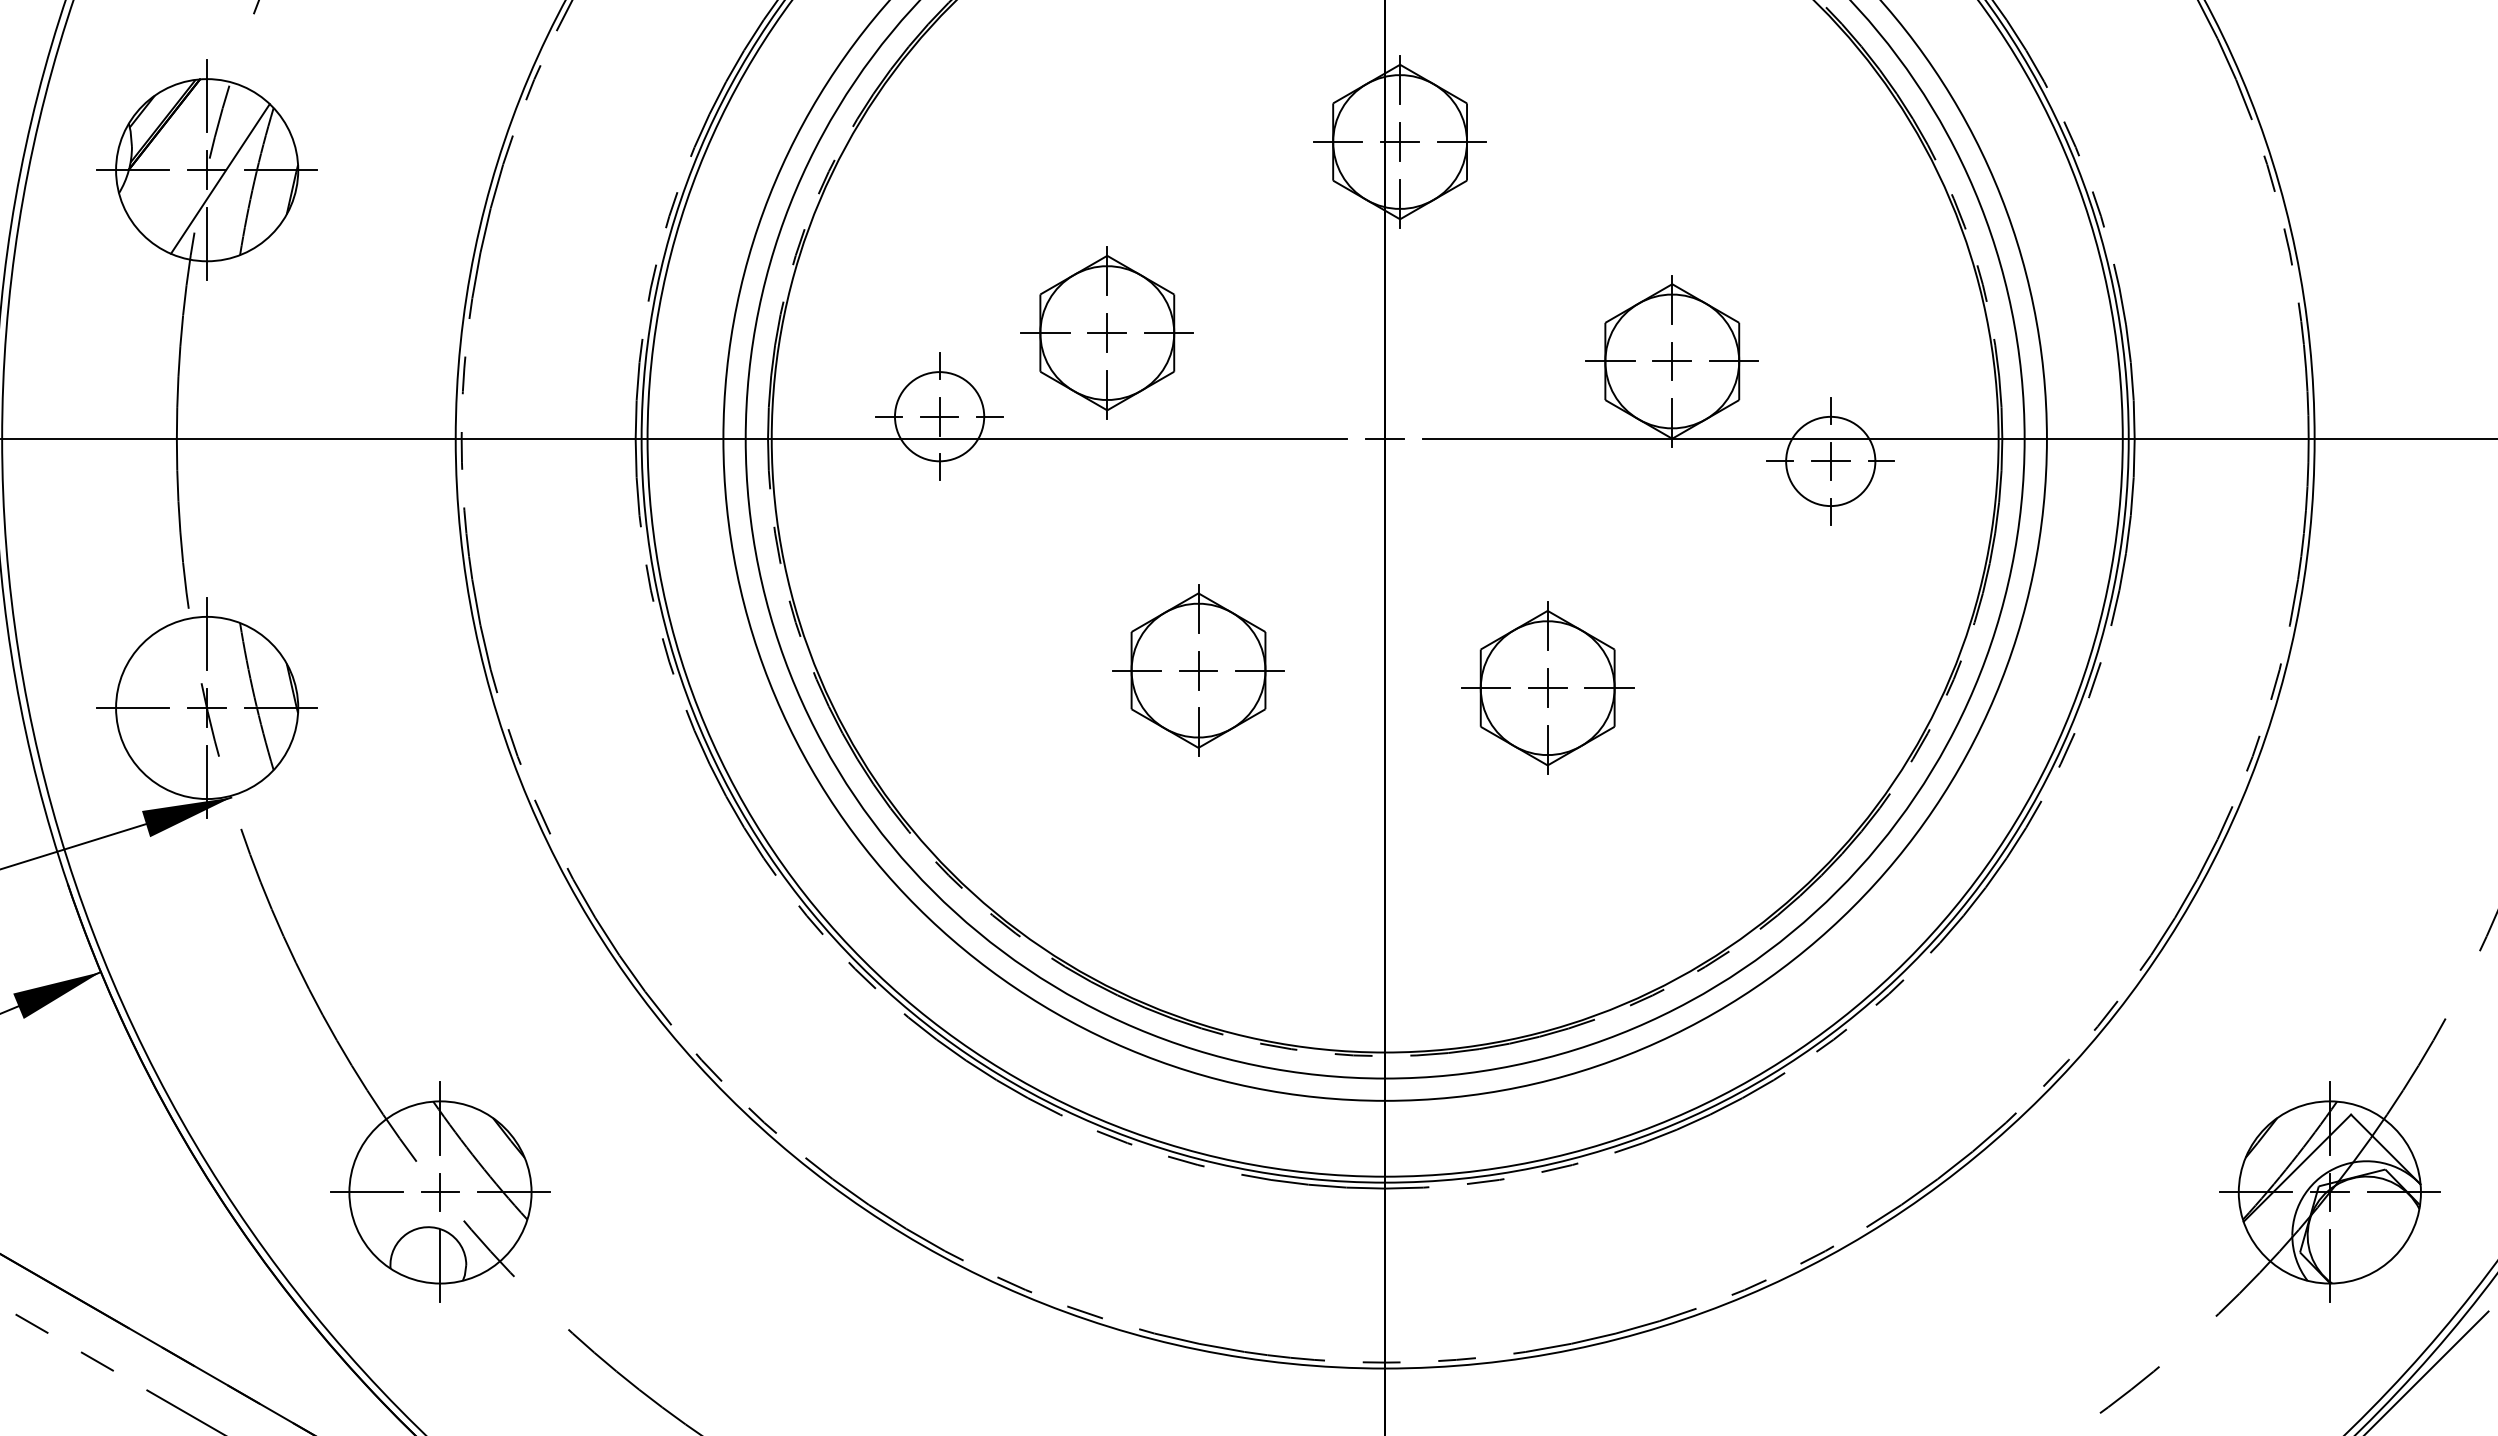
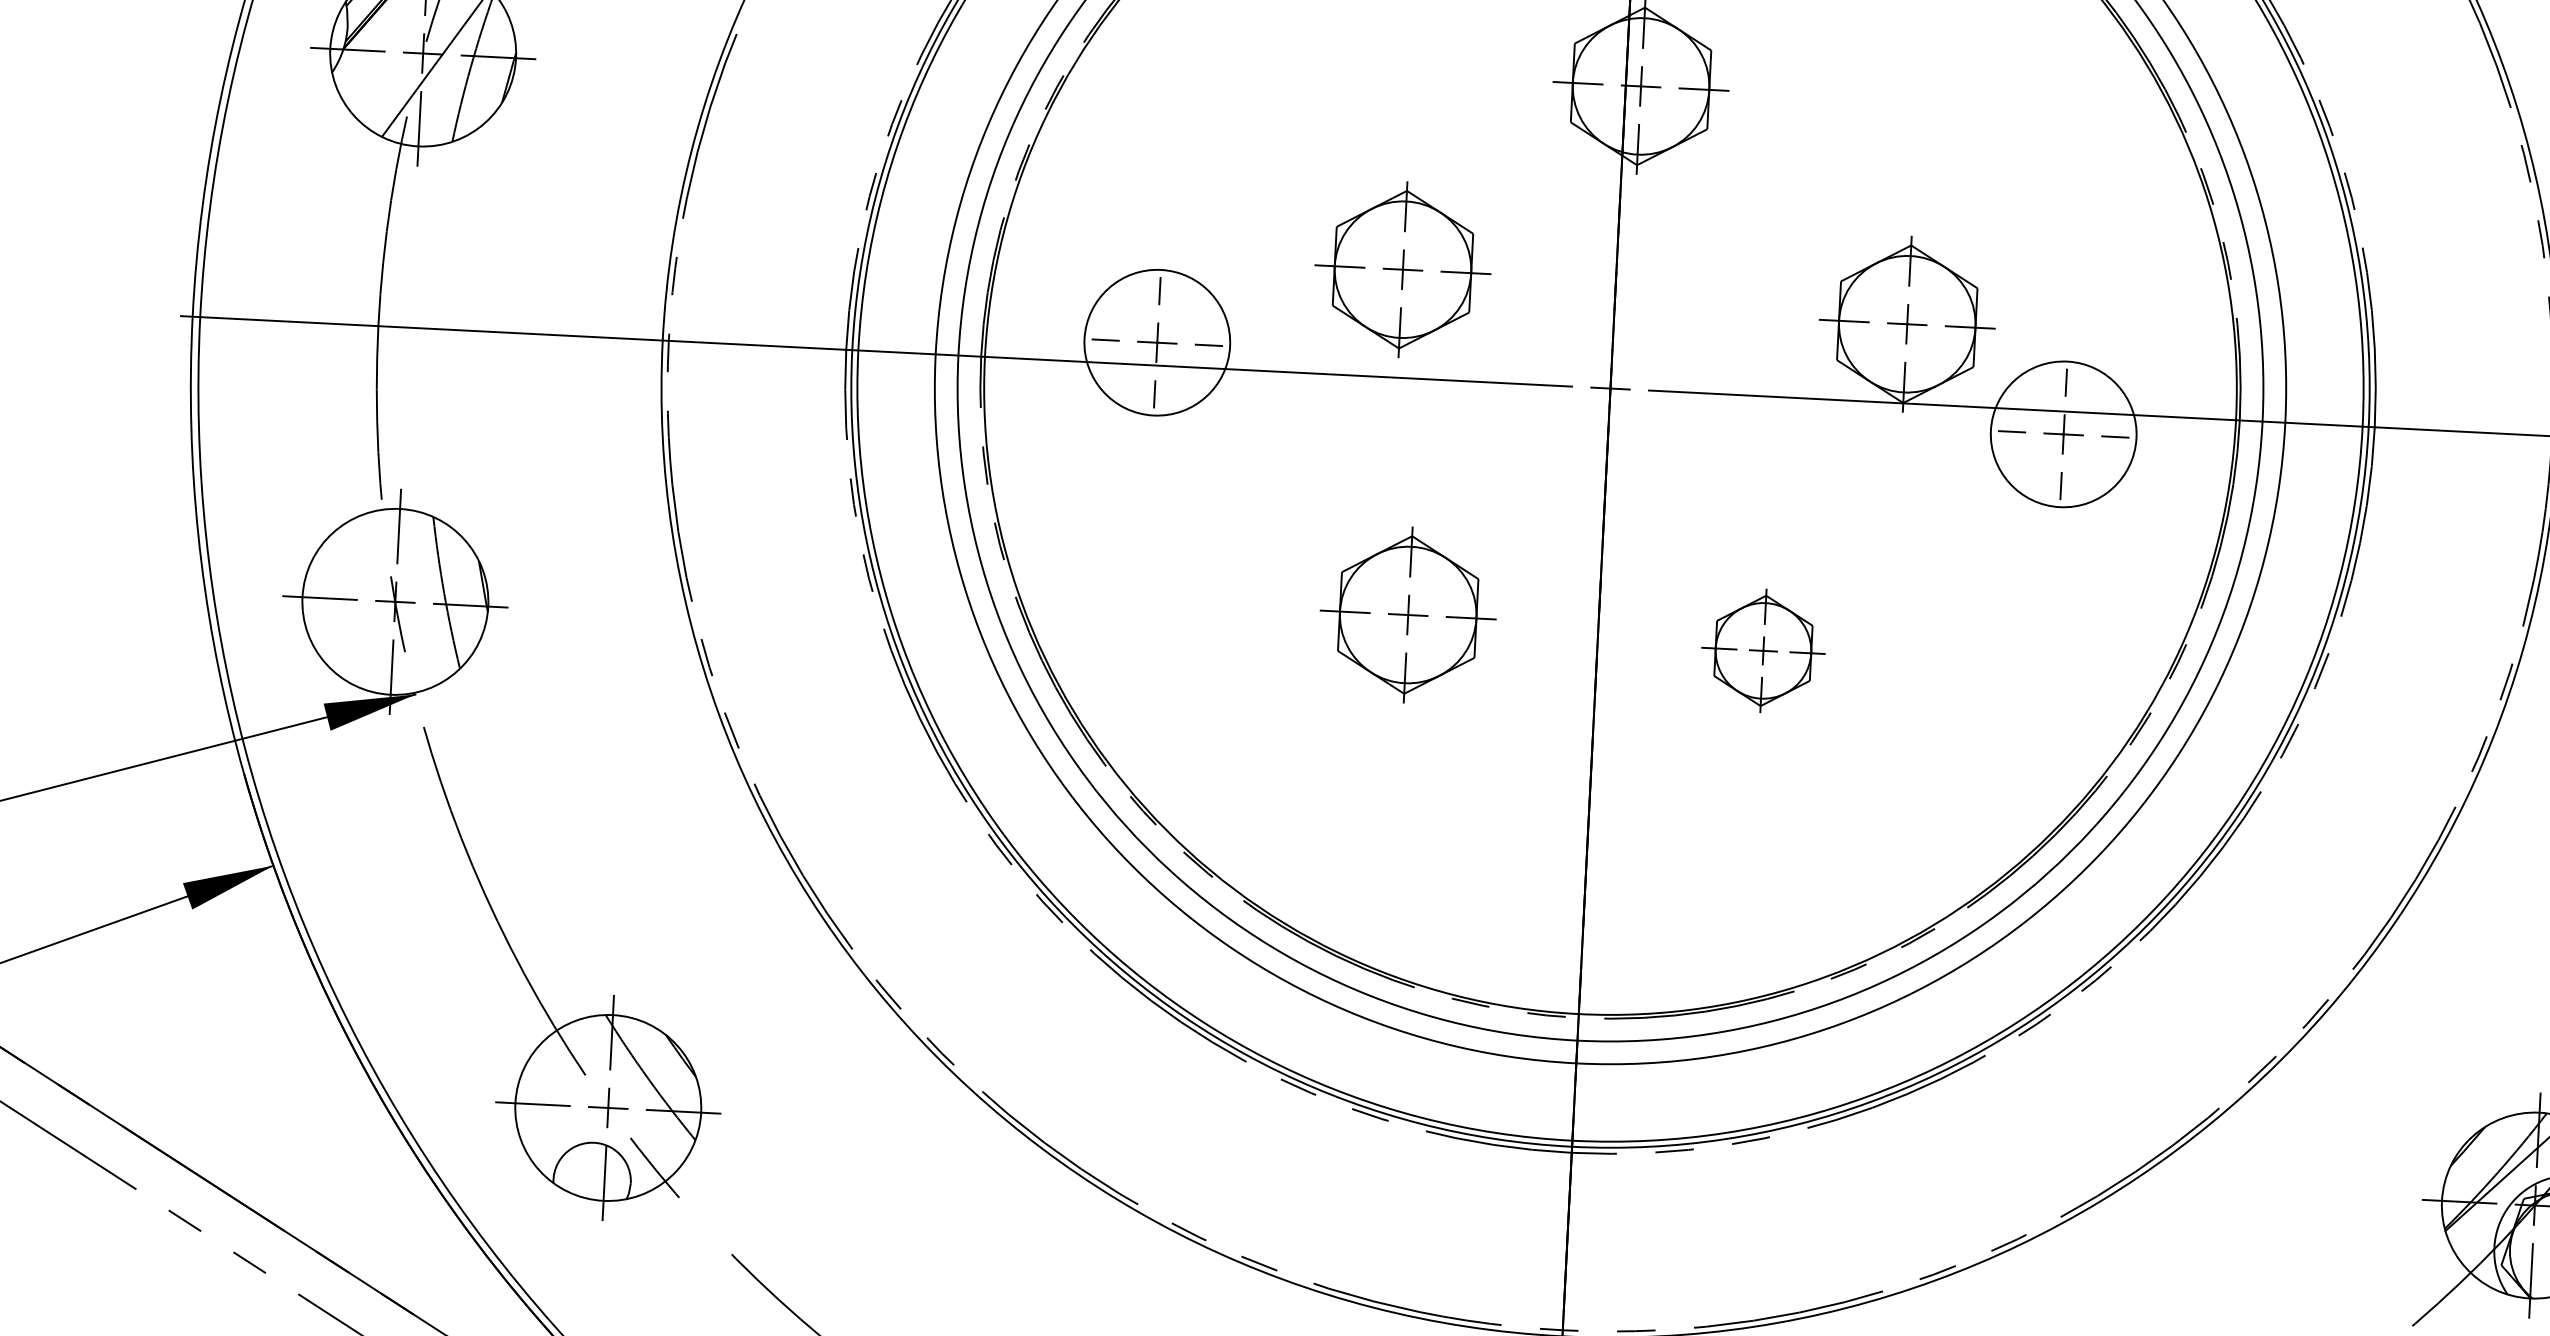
part: (1106, 332) -> (1402, 269), moved
circle: (939, 416) -> (1157, 342), size x1.6
circle: (1830, 461) -> (2063, 434), size x1.6
part: (1547, 687) -> (1763, 650), size x0.7

